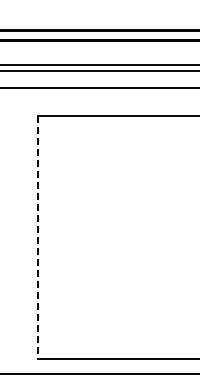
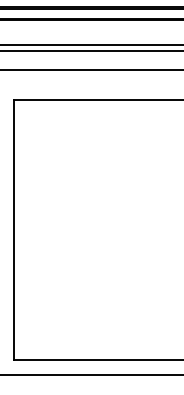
line: (38, 237) -> (14, 229), dashed -> solid

